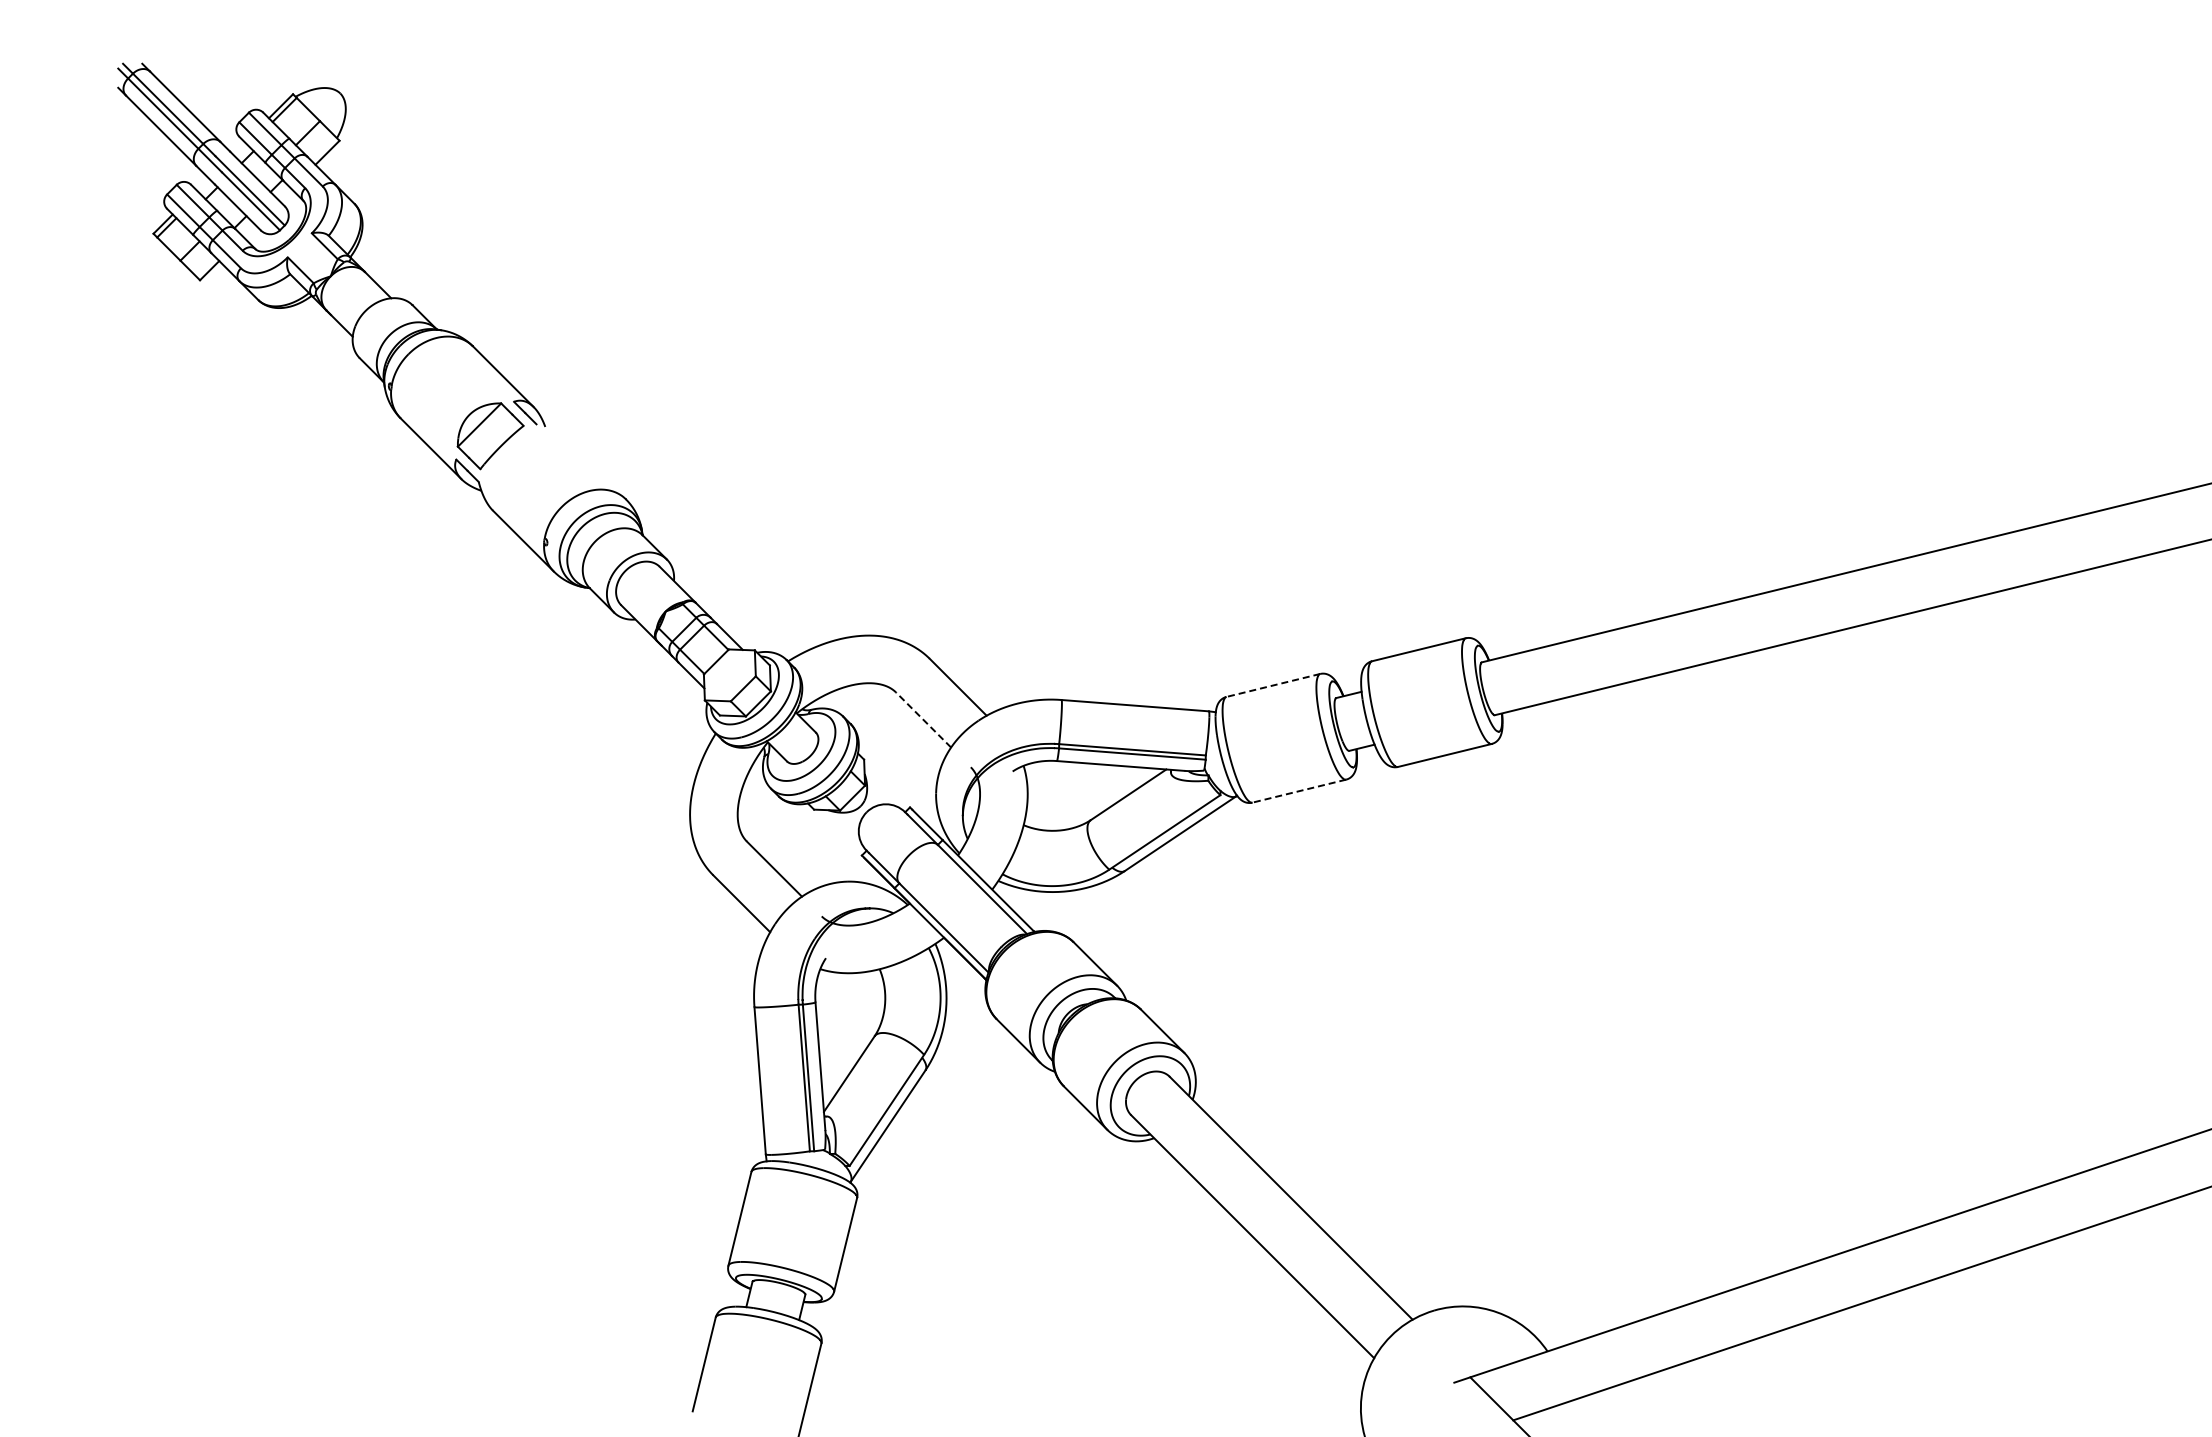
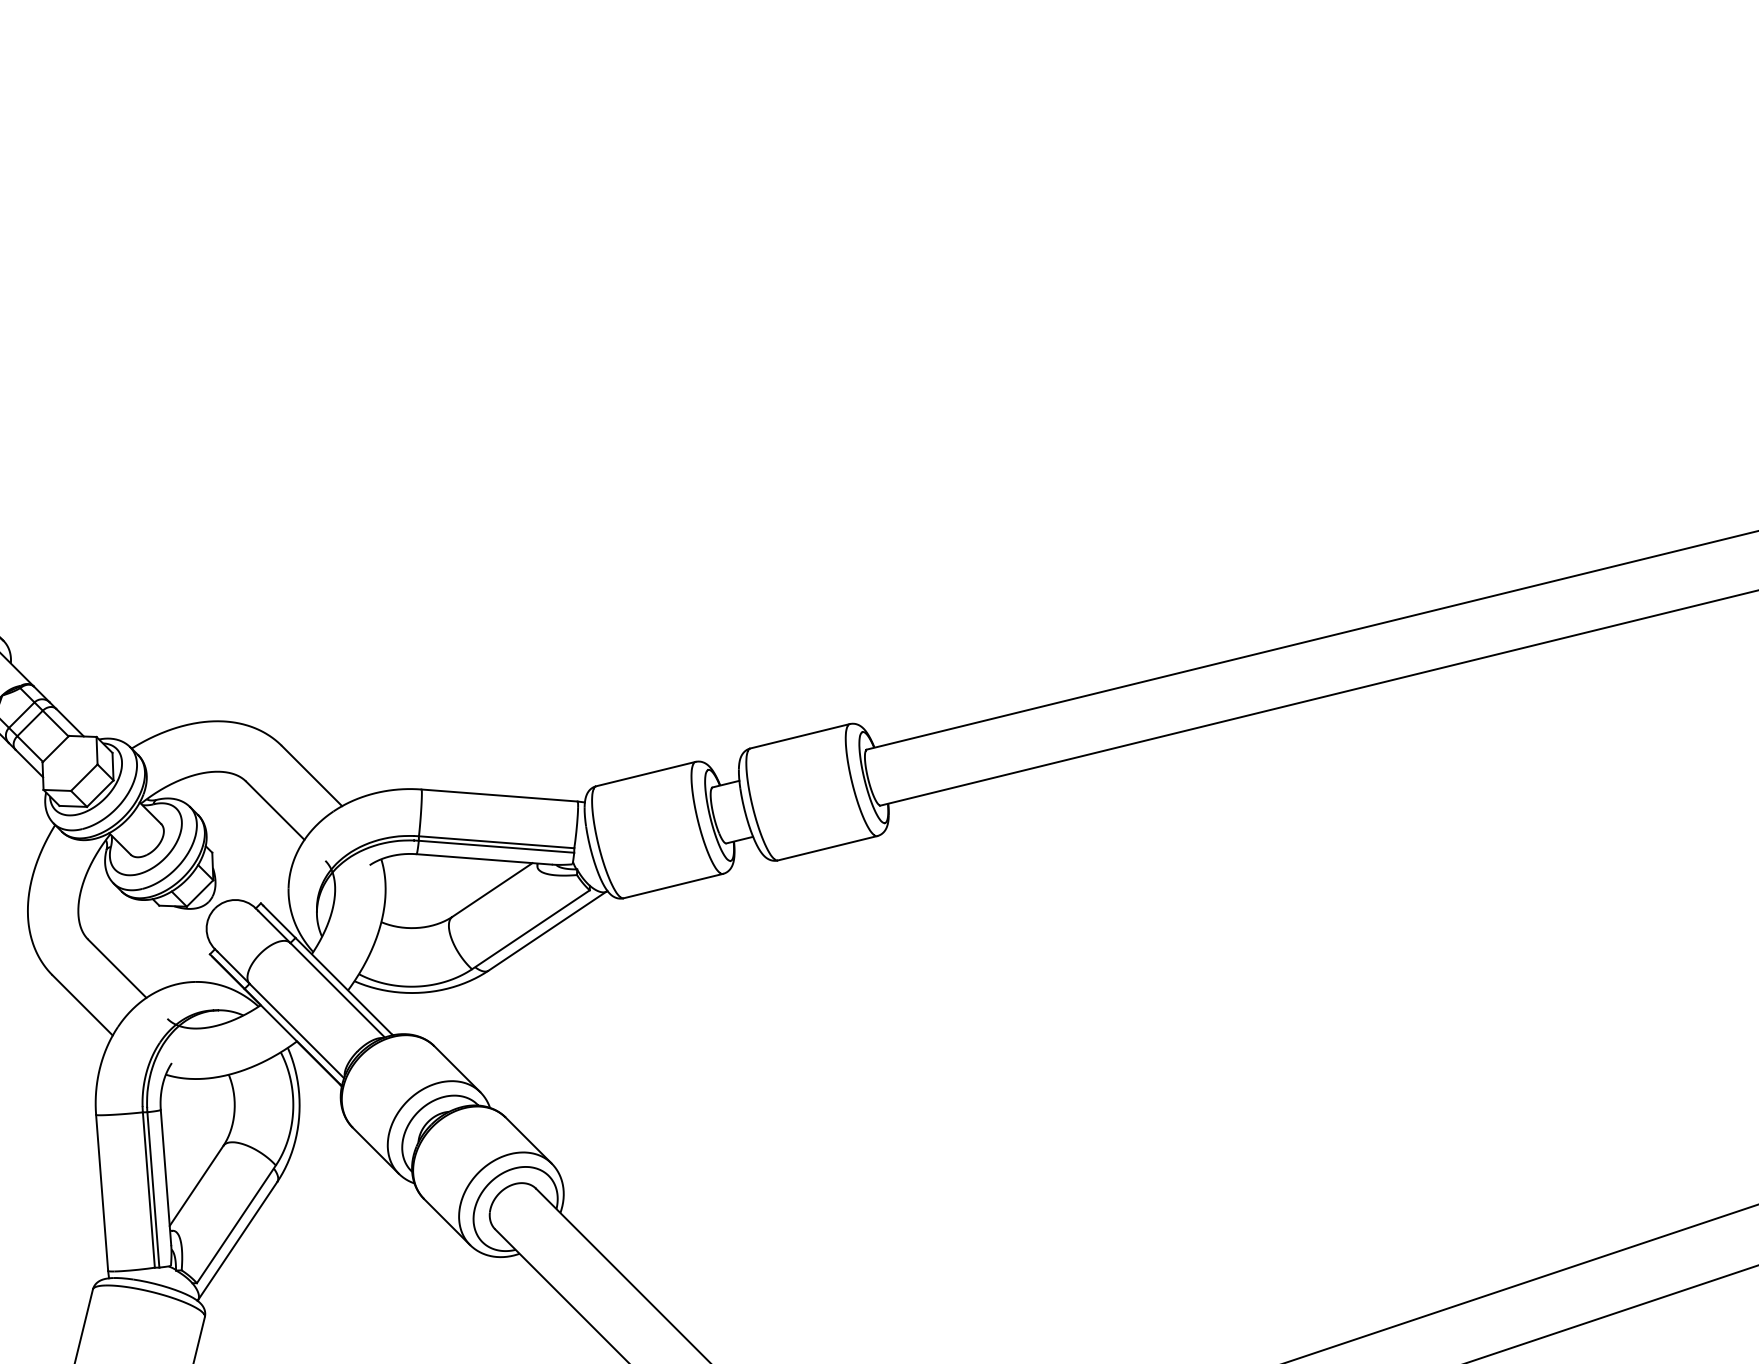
line: (1272, 685) -> (644, 774), dashed -> solid
line: (923, 720) -> (275, 811), dashed -> solid
line: (1298, 791) -> (672, 886), dashed -> solid

